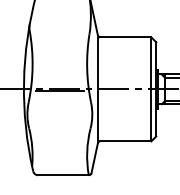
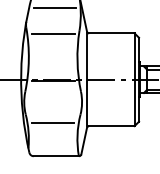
line: (61, 8) -> (54, 7), added
line: (59, 38) -> (52, 34), added
line: (59, 138) -> (52, 123), added

